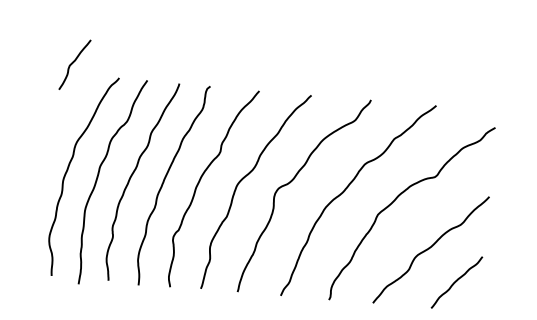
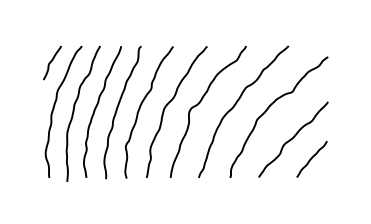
curve: (75, 62) -> (52, 61), moved

